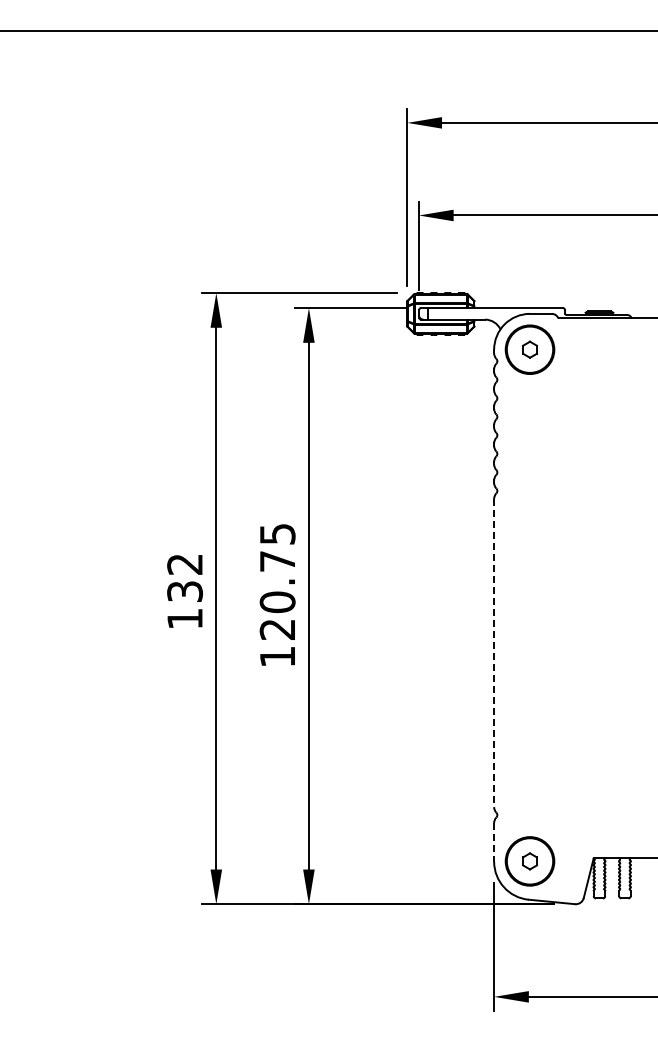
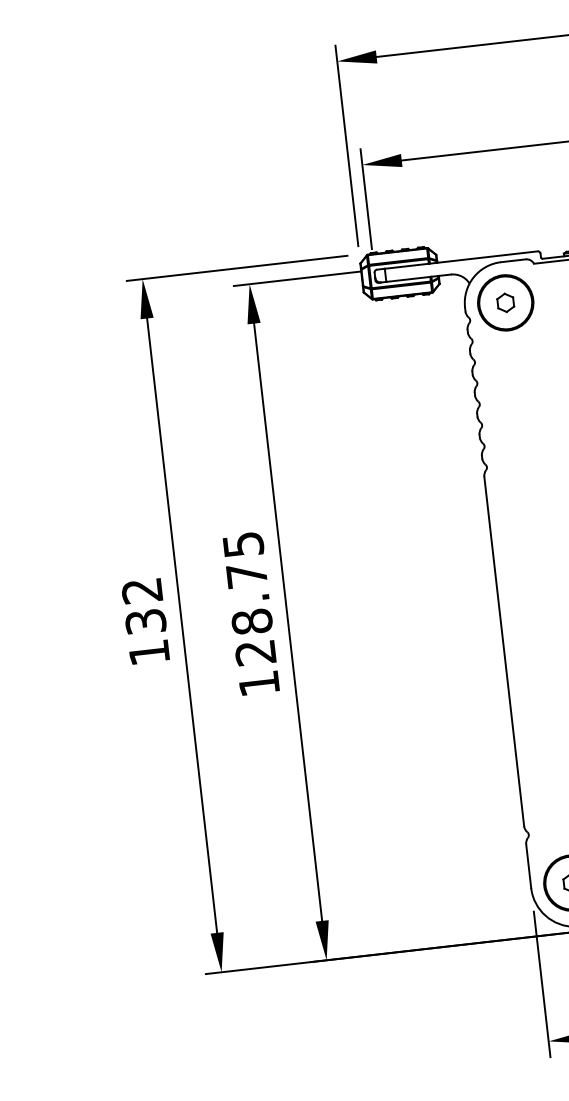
text: (277, 602) -> (252, 622), 120.75 -> 128.75
line: (494, 653) -> (504, 651), dashed -> solid
line: (494, 842) -> (529, 866), dashed -> solid

